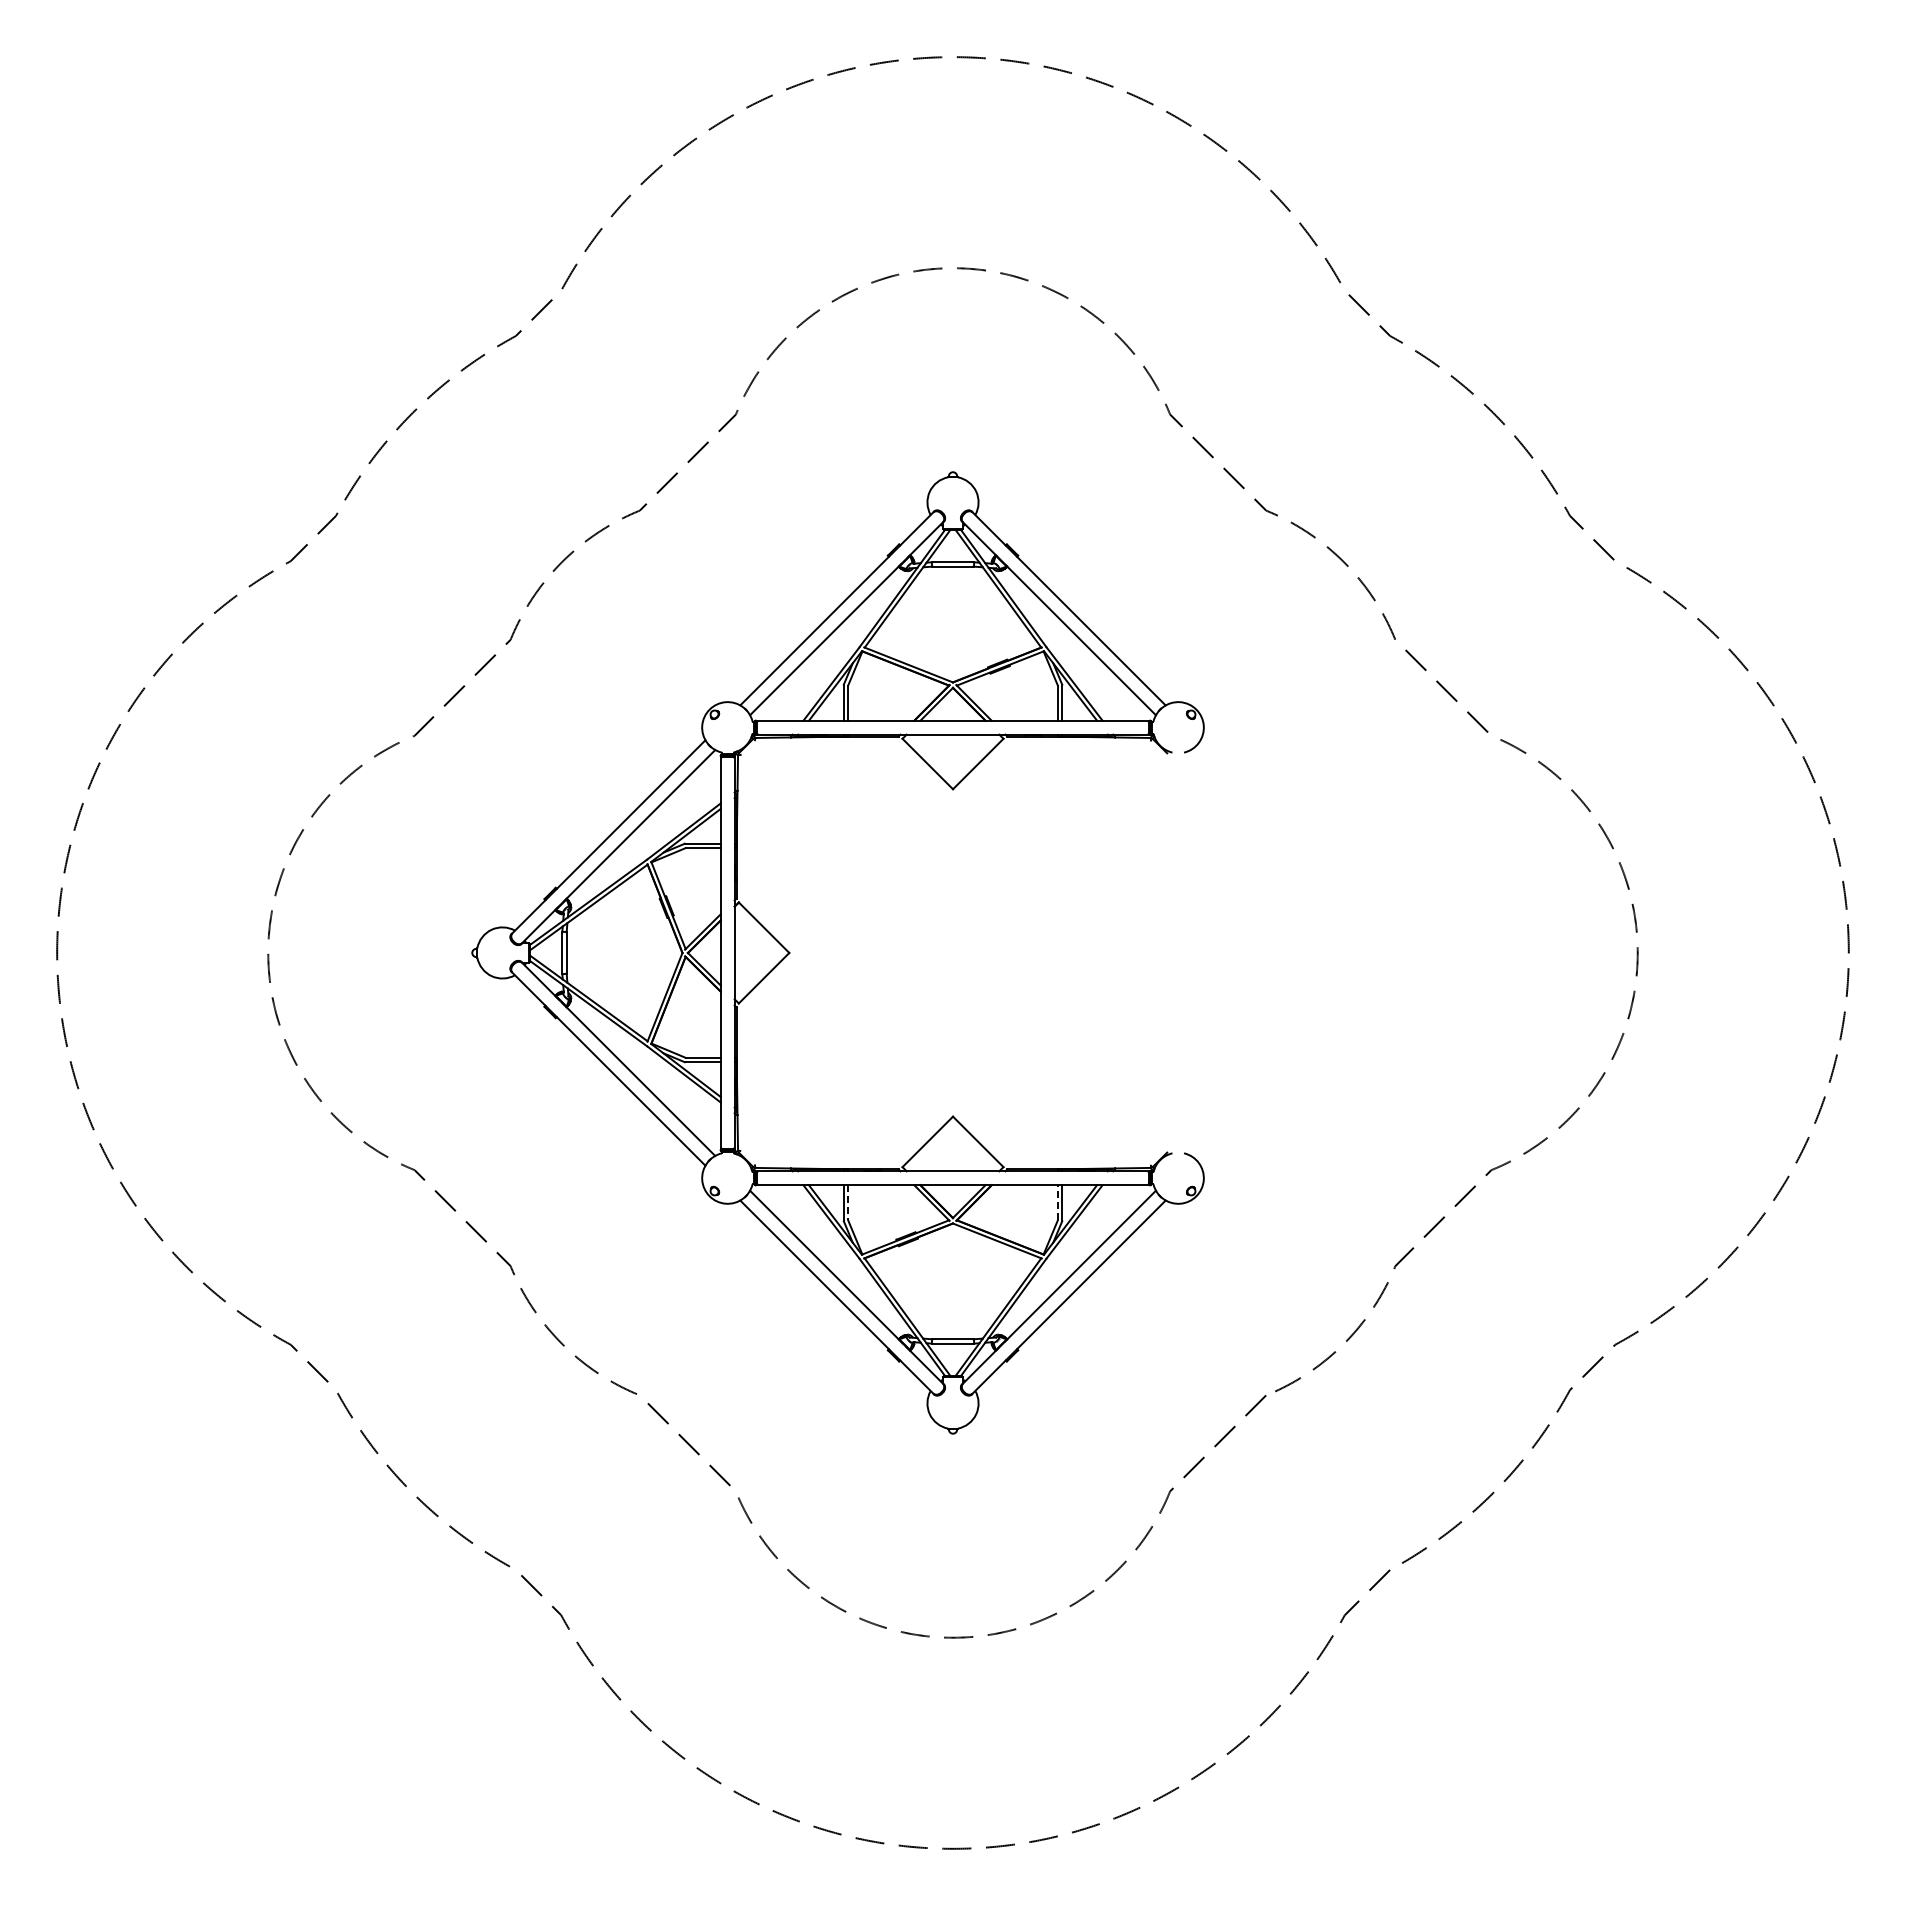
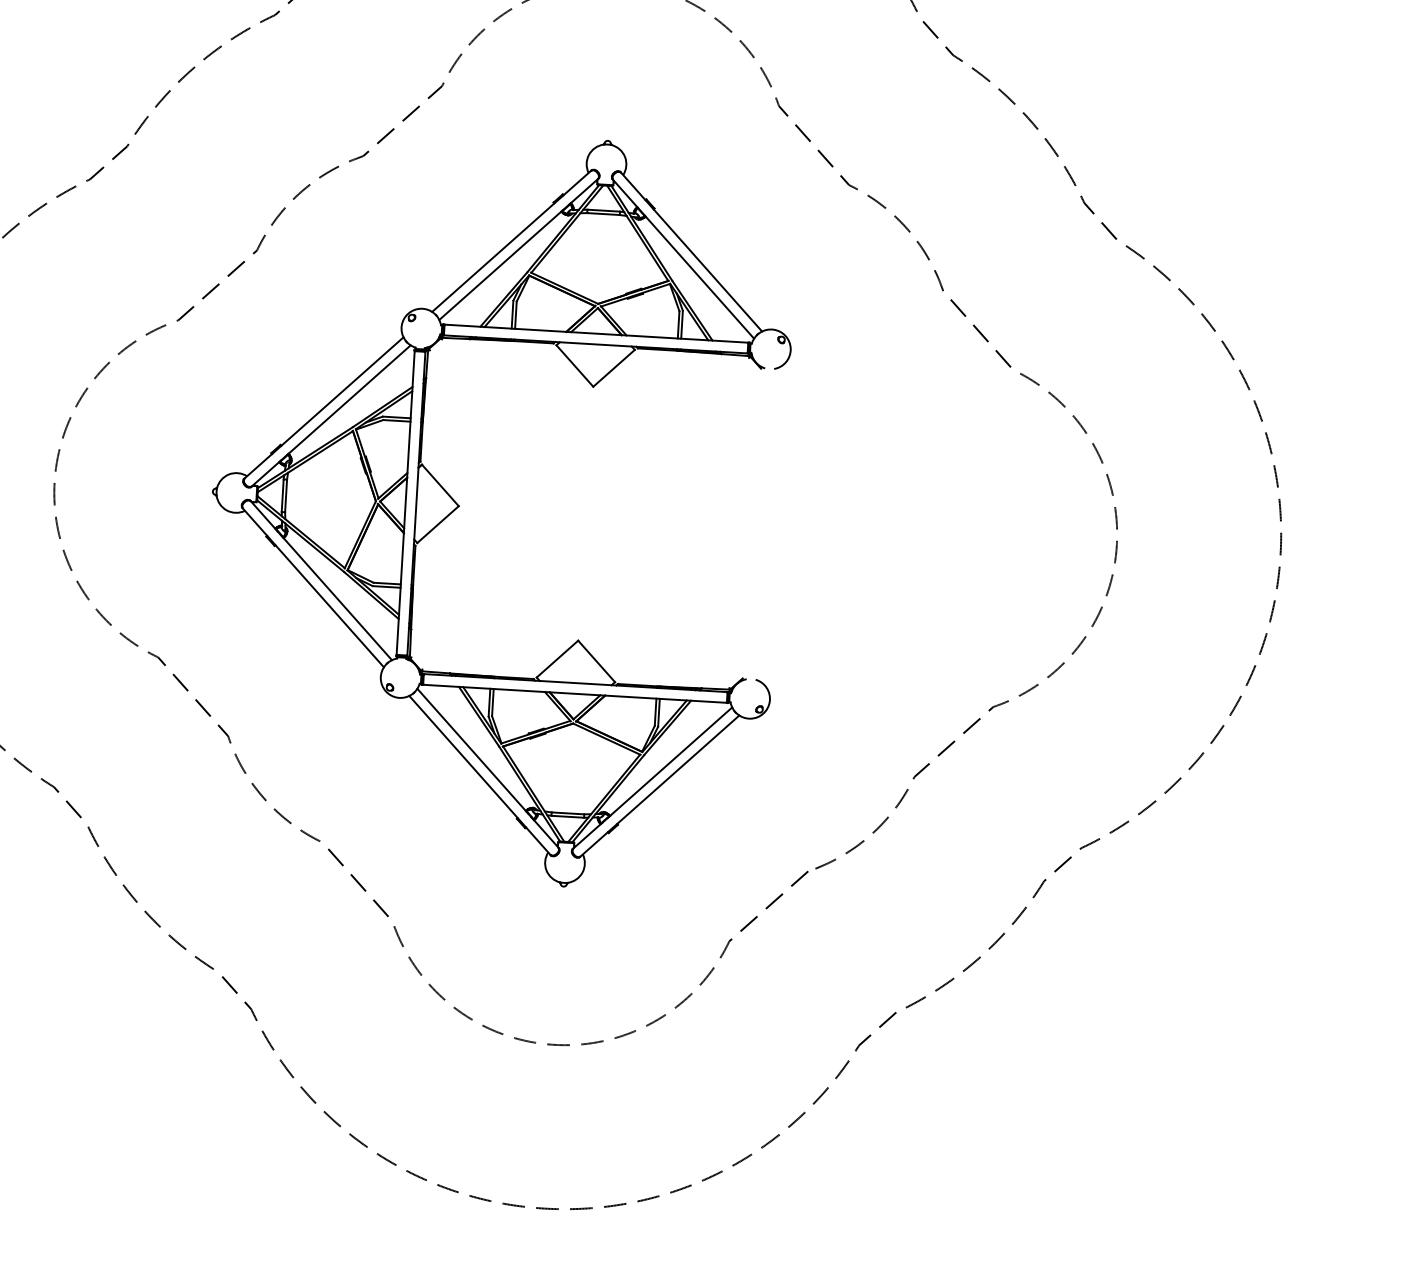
line: (848, 1202) -> (493, 702), dashed -> solid
line: (1057, 1202) -> (655, 712), dashed -> solid

